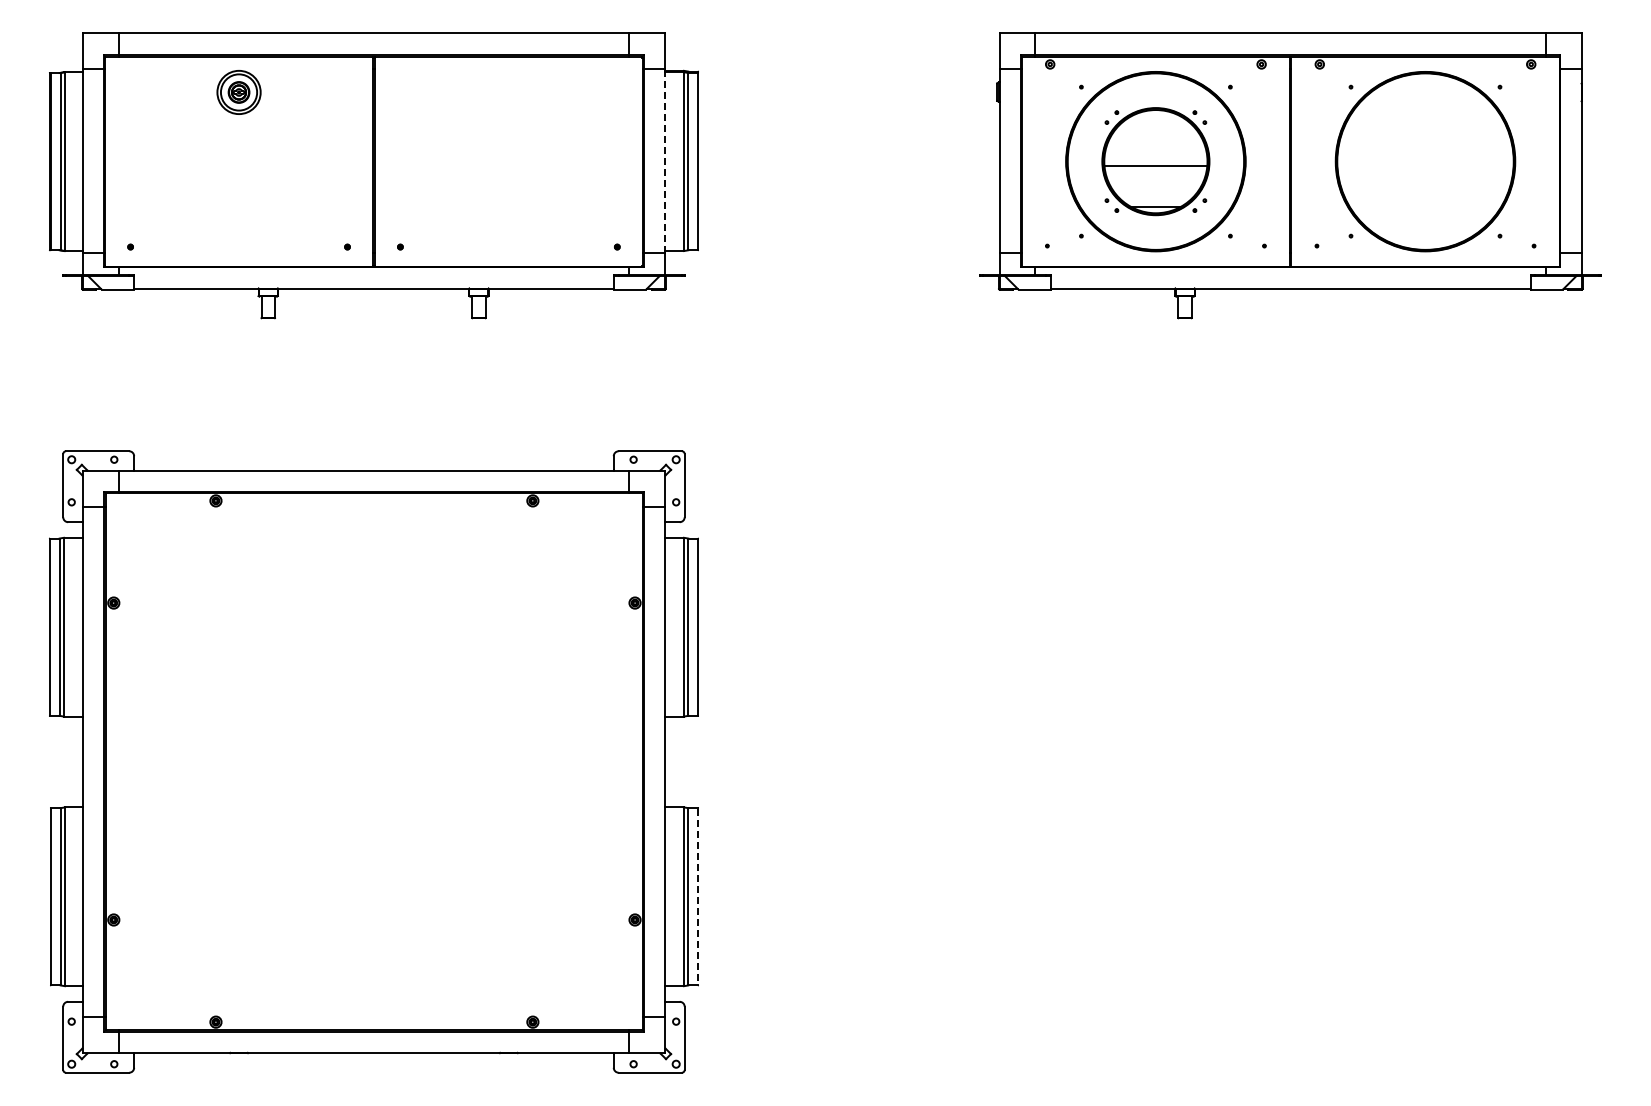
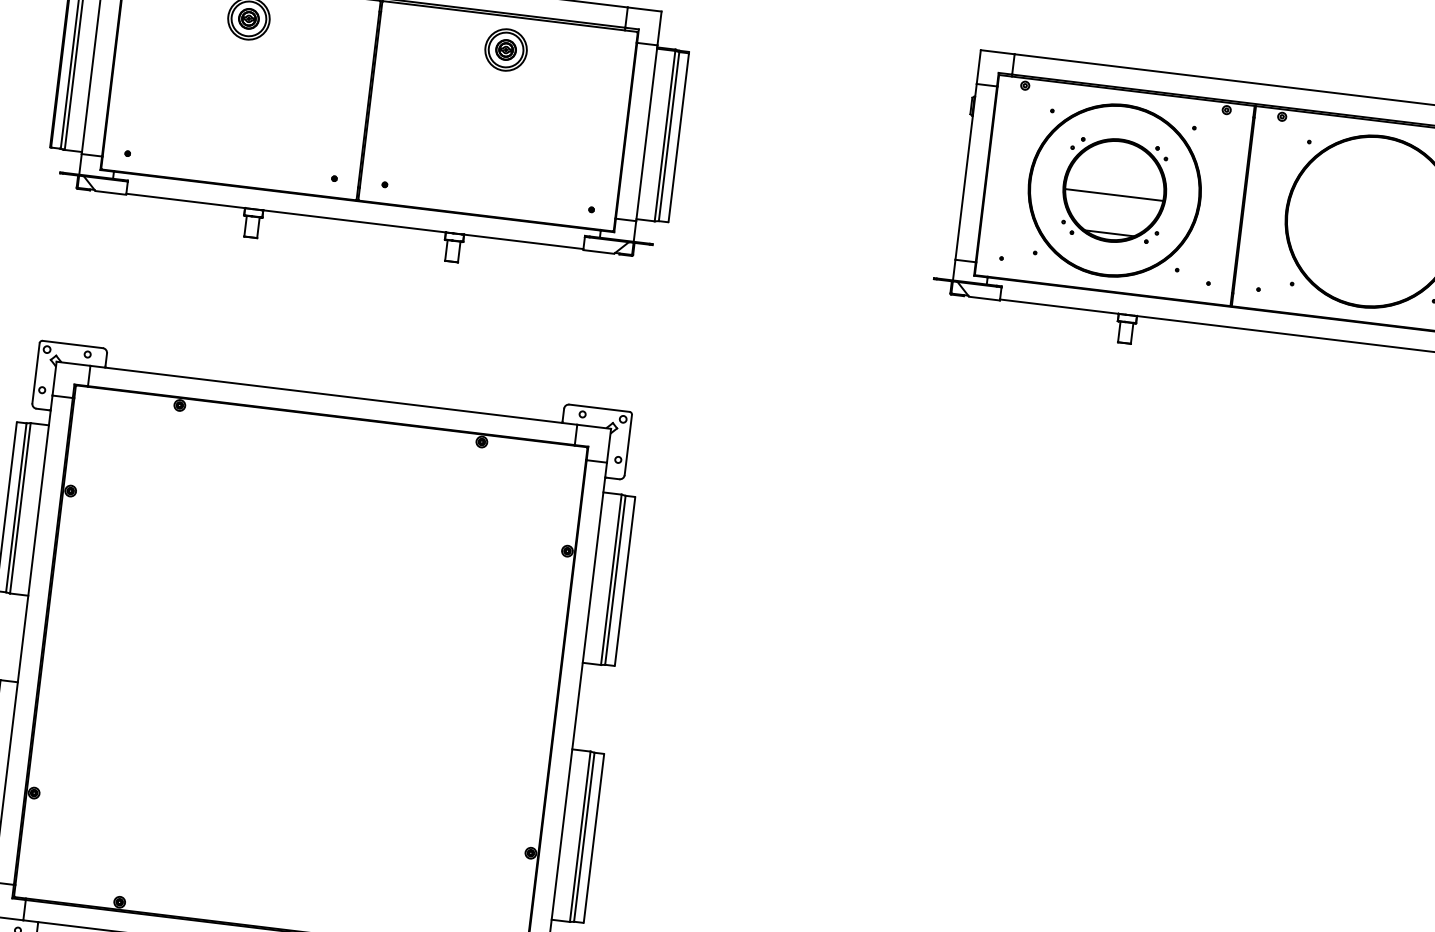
part: (508, 92) -> (505, 49), added
line: (664, 160) -> (646, 132), dashed -> solid
line: (698, 897) -> (593, 839), dashed -> solid

